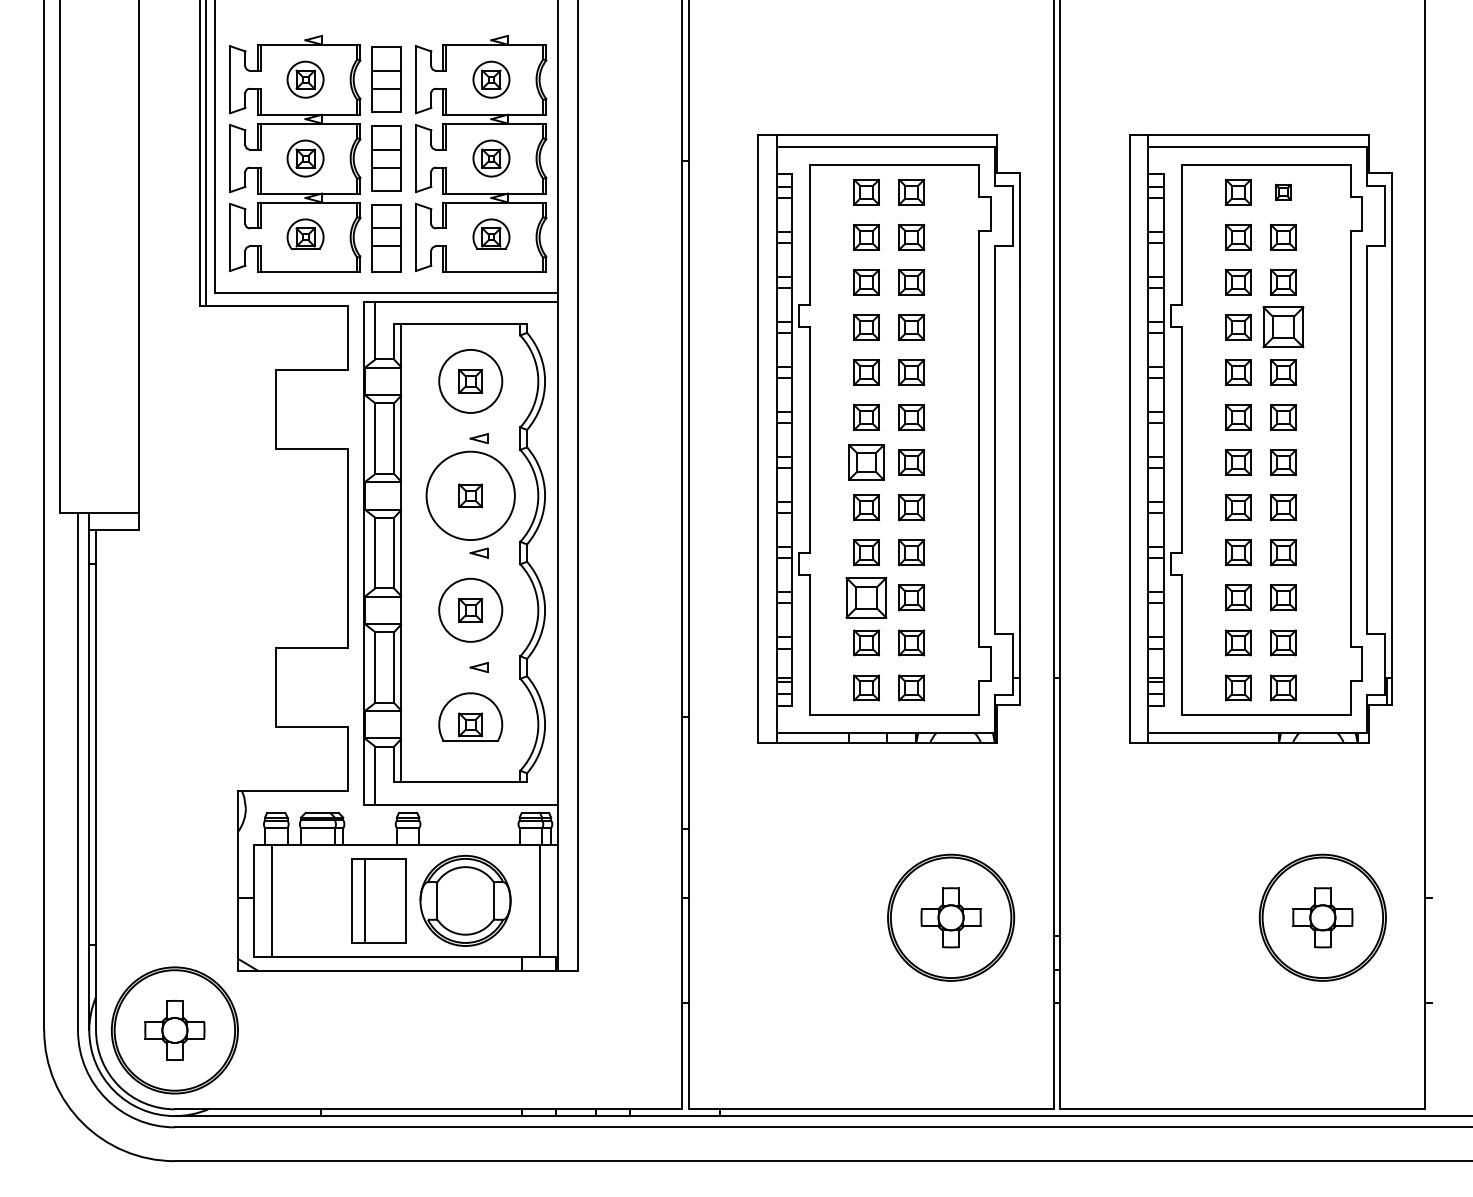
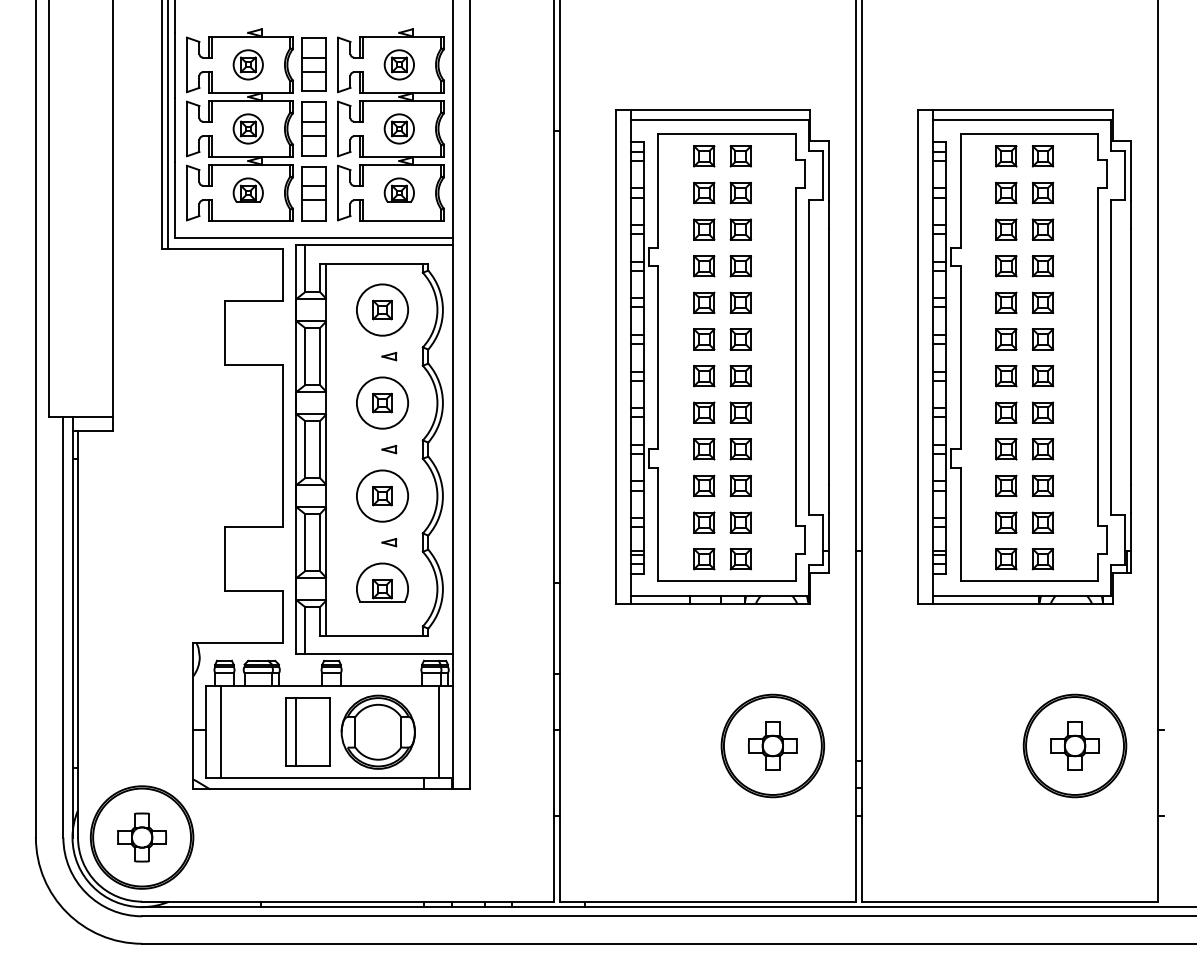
part: (1282, 192) -> (1042, 156), size x1.67
part: (1282, 327) -> (1042, 266), size x0.62
part: (866, 463) -> (704, 376), size x0.71
circle: (470, 495) -> (382, 402), size x0.71
part: (866, 597) -> (704, 485), size x0.62

